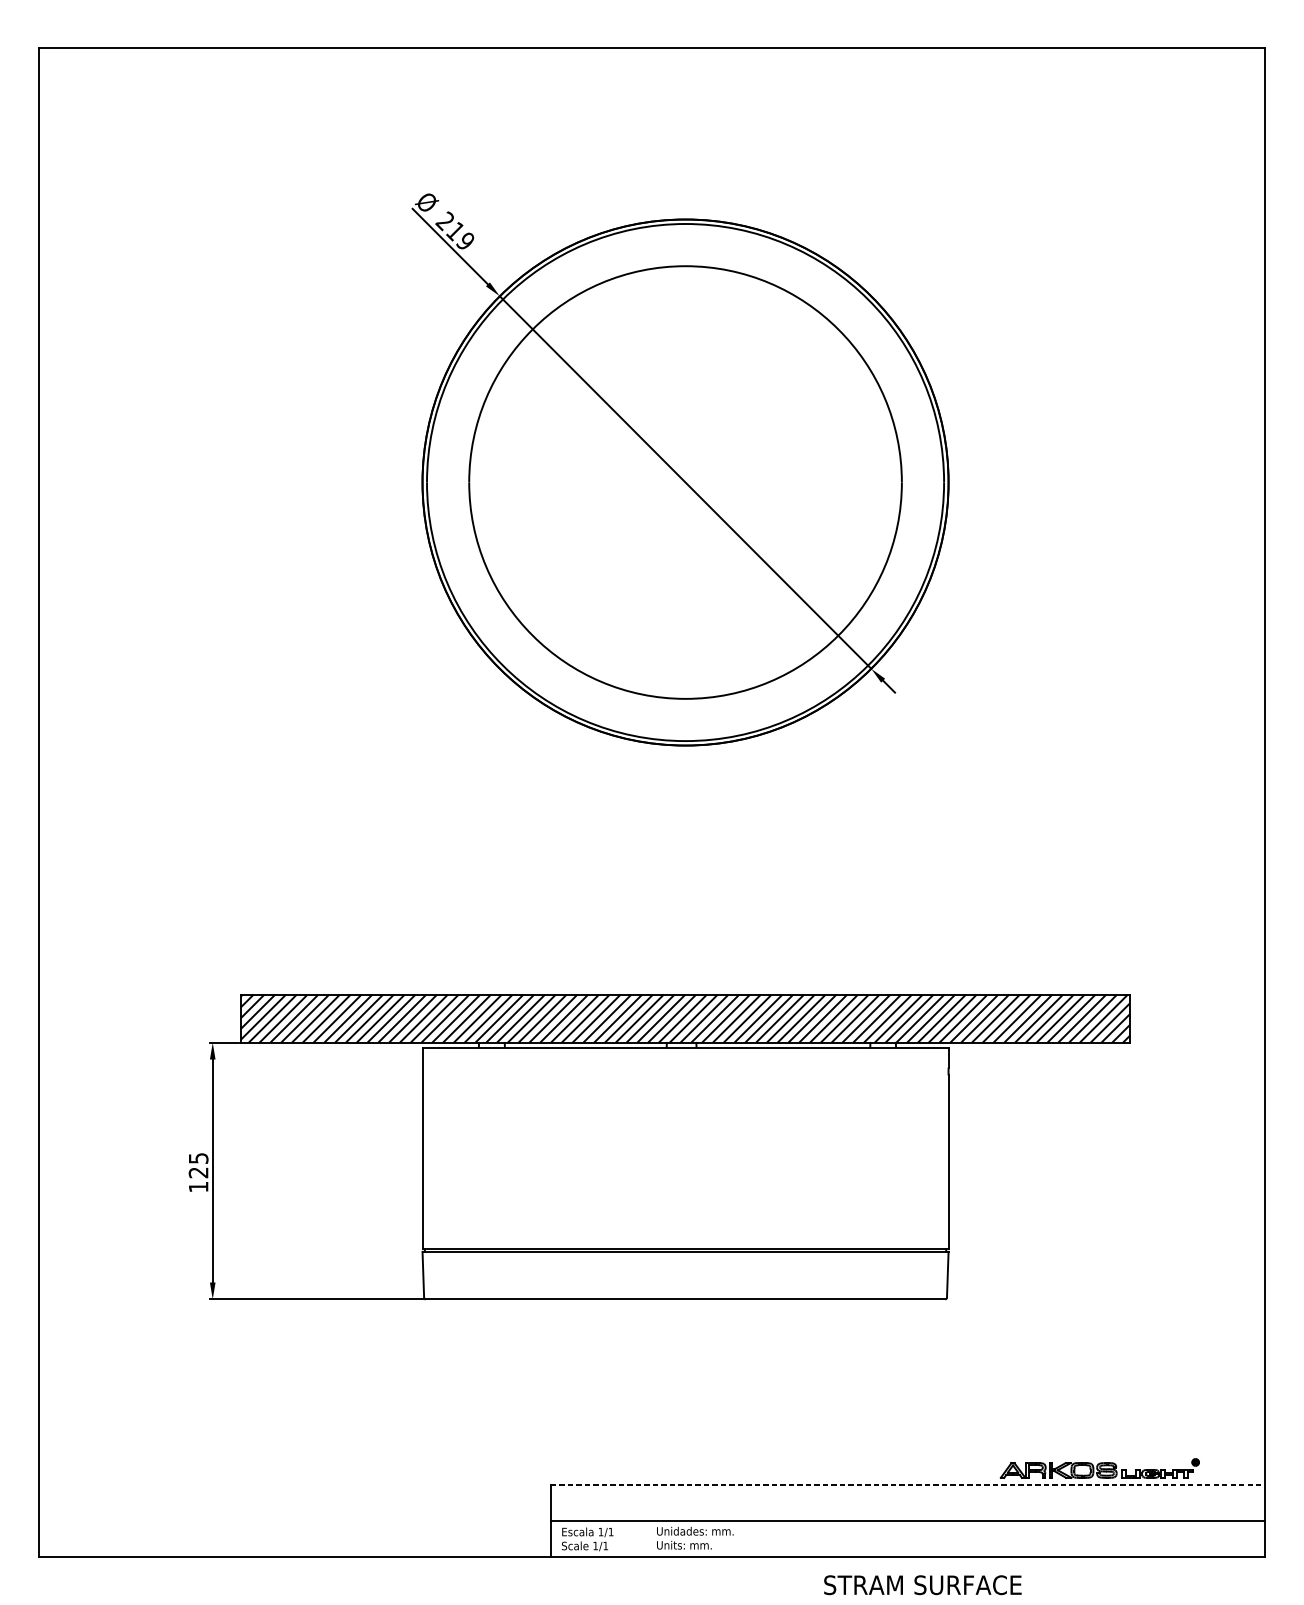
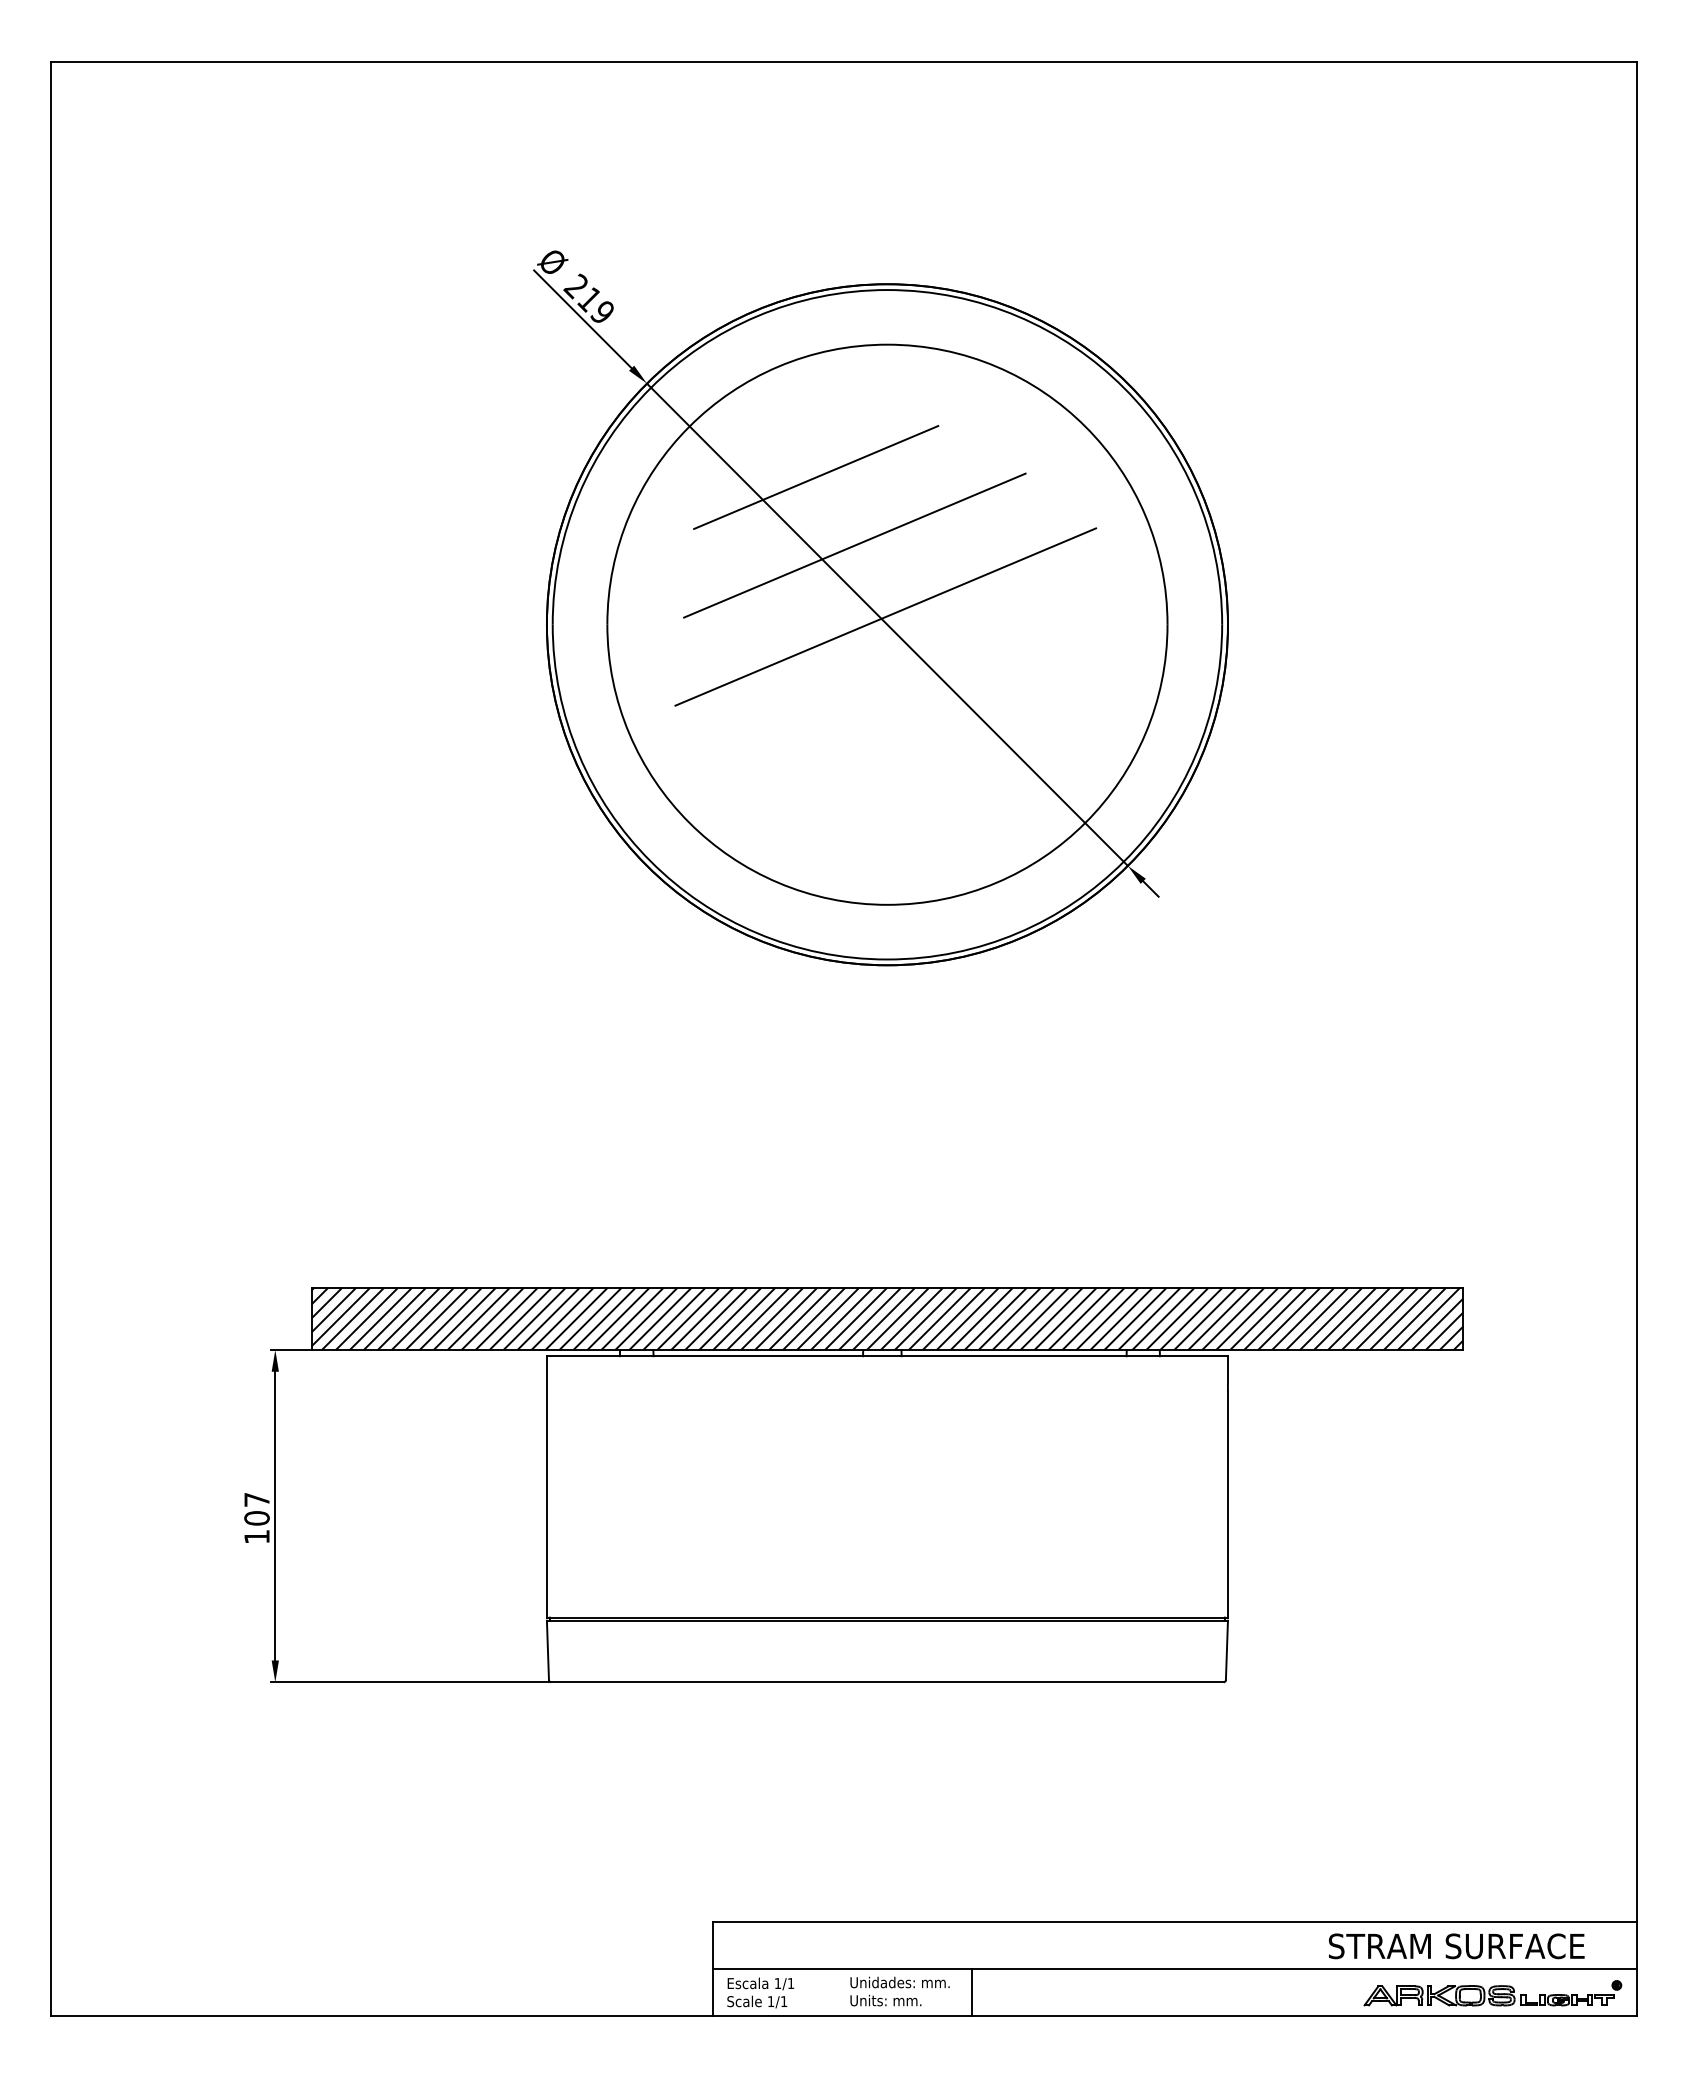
line: (630, 368) -> (816, 477), added
line: (660, 421) -> (854, 545), added
line: (684, 476) -> (885, 616), added
text: (198, 1165) -> (256, 1509), 125 -> 107
part: (1099, 1468) -> (1492, 1993), moved
line: (908, 1484) -> (1175, 1922), dashed -> solid
line: (750, 1538) -> (971, 1991), added
text: (922, 1585) -> (1456, 1946), moved

